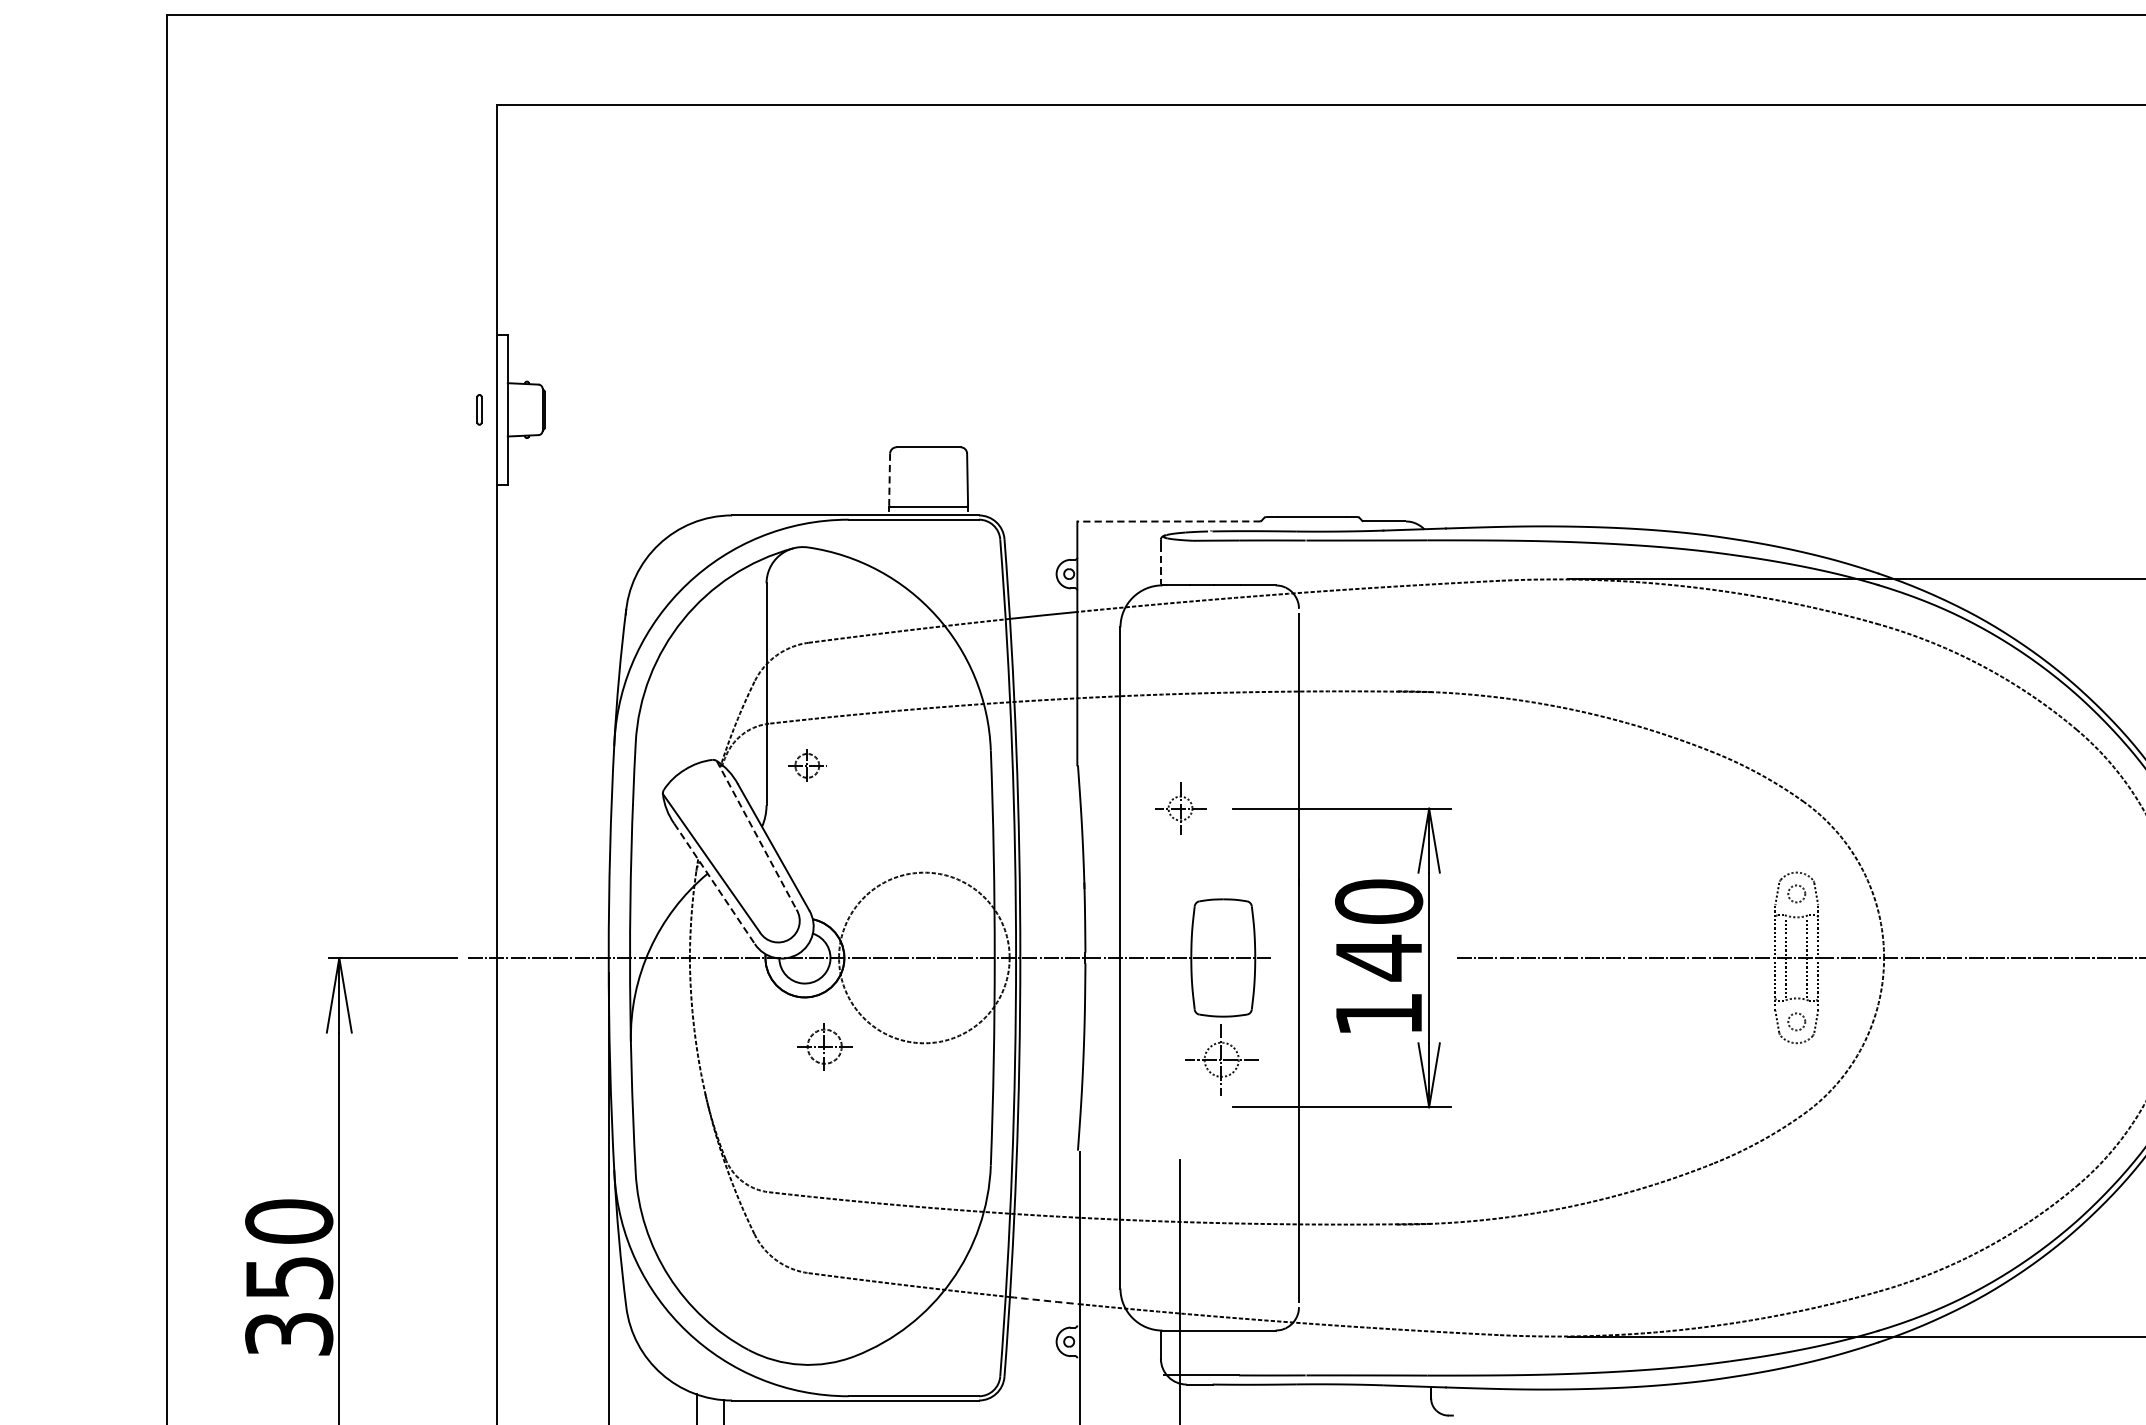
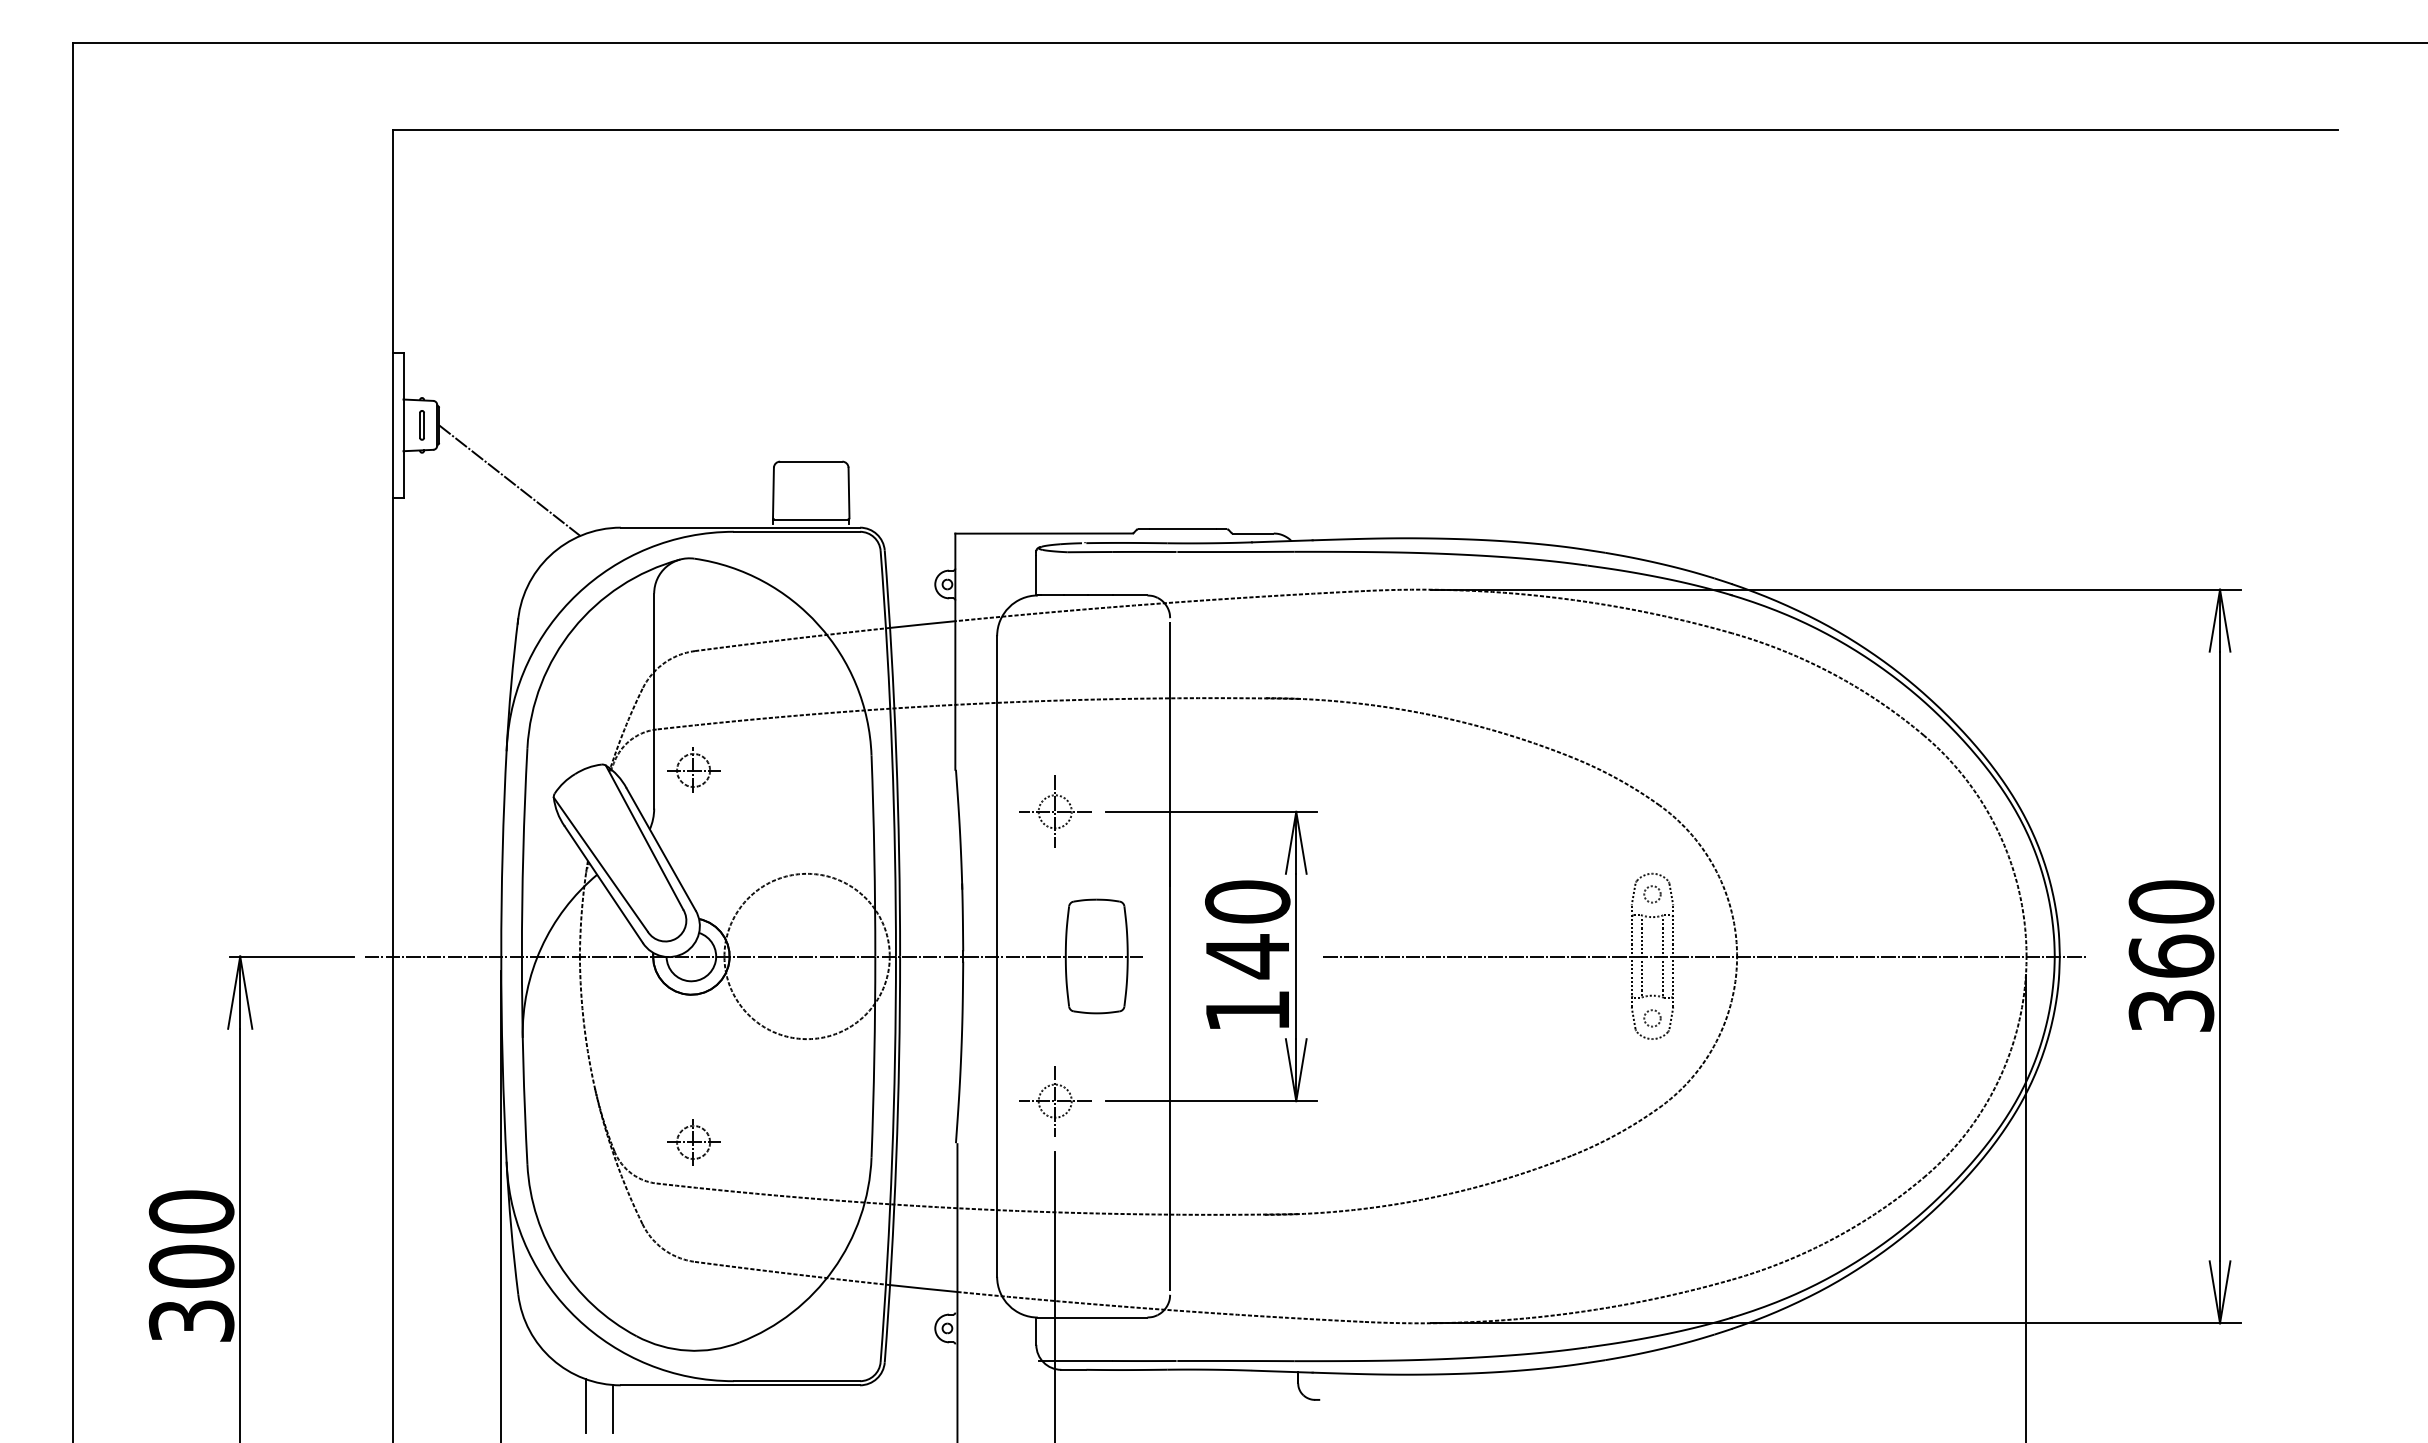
part: (478, 409) -> (421, 425), moved
line: (617, 466) -> (509, 480), added
line: (889, 480) -> (773, 493), dashed -> solid
line: (1169, 521) -> (1044, 533), dashed -> solid
line: (1161, 564) -> (1036, 575), dashed -> solid
part: (807, 764) -> (693, 769), size x1.43
part: (1180, 808) -> (1055, 811), size x1.43
line: (756, 835) -> (644, 837), dashed -> solid
line: (715, 884) -> (604, 885), dashed -> solid
part: (824, 1046) -> (693, 1142), moved
part: (1221, 1060) -> (1055, 1101), moved
text: (289, 1277) -> (191, 1266), 350 -> 300
arc: (1044, 1300) -> (923, 1288), dashed -> solid

